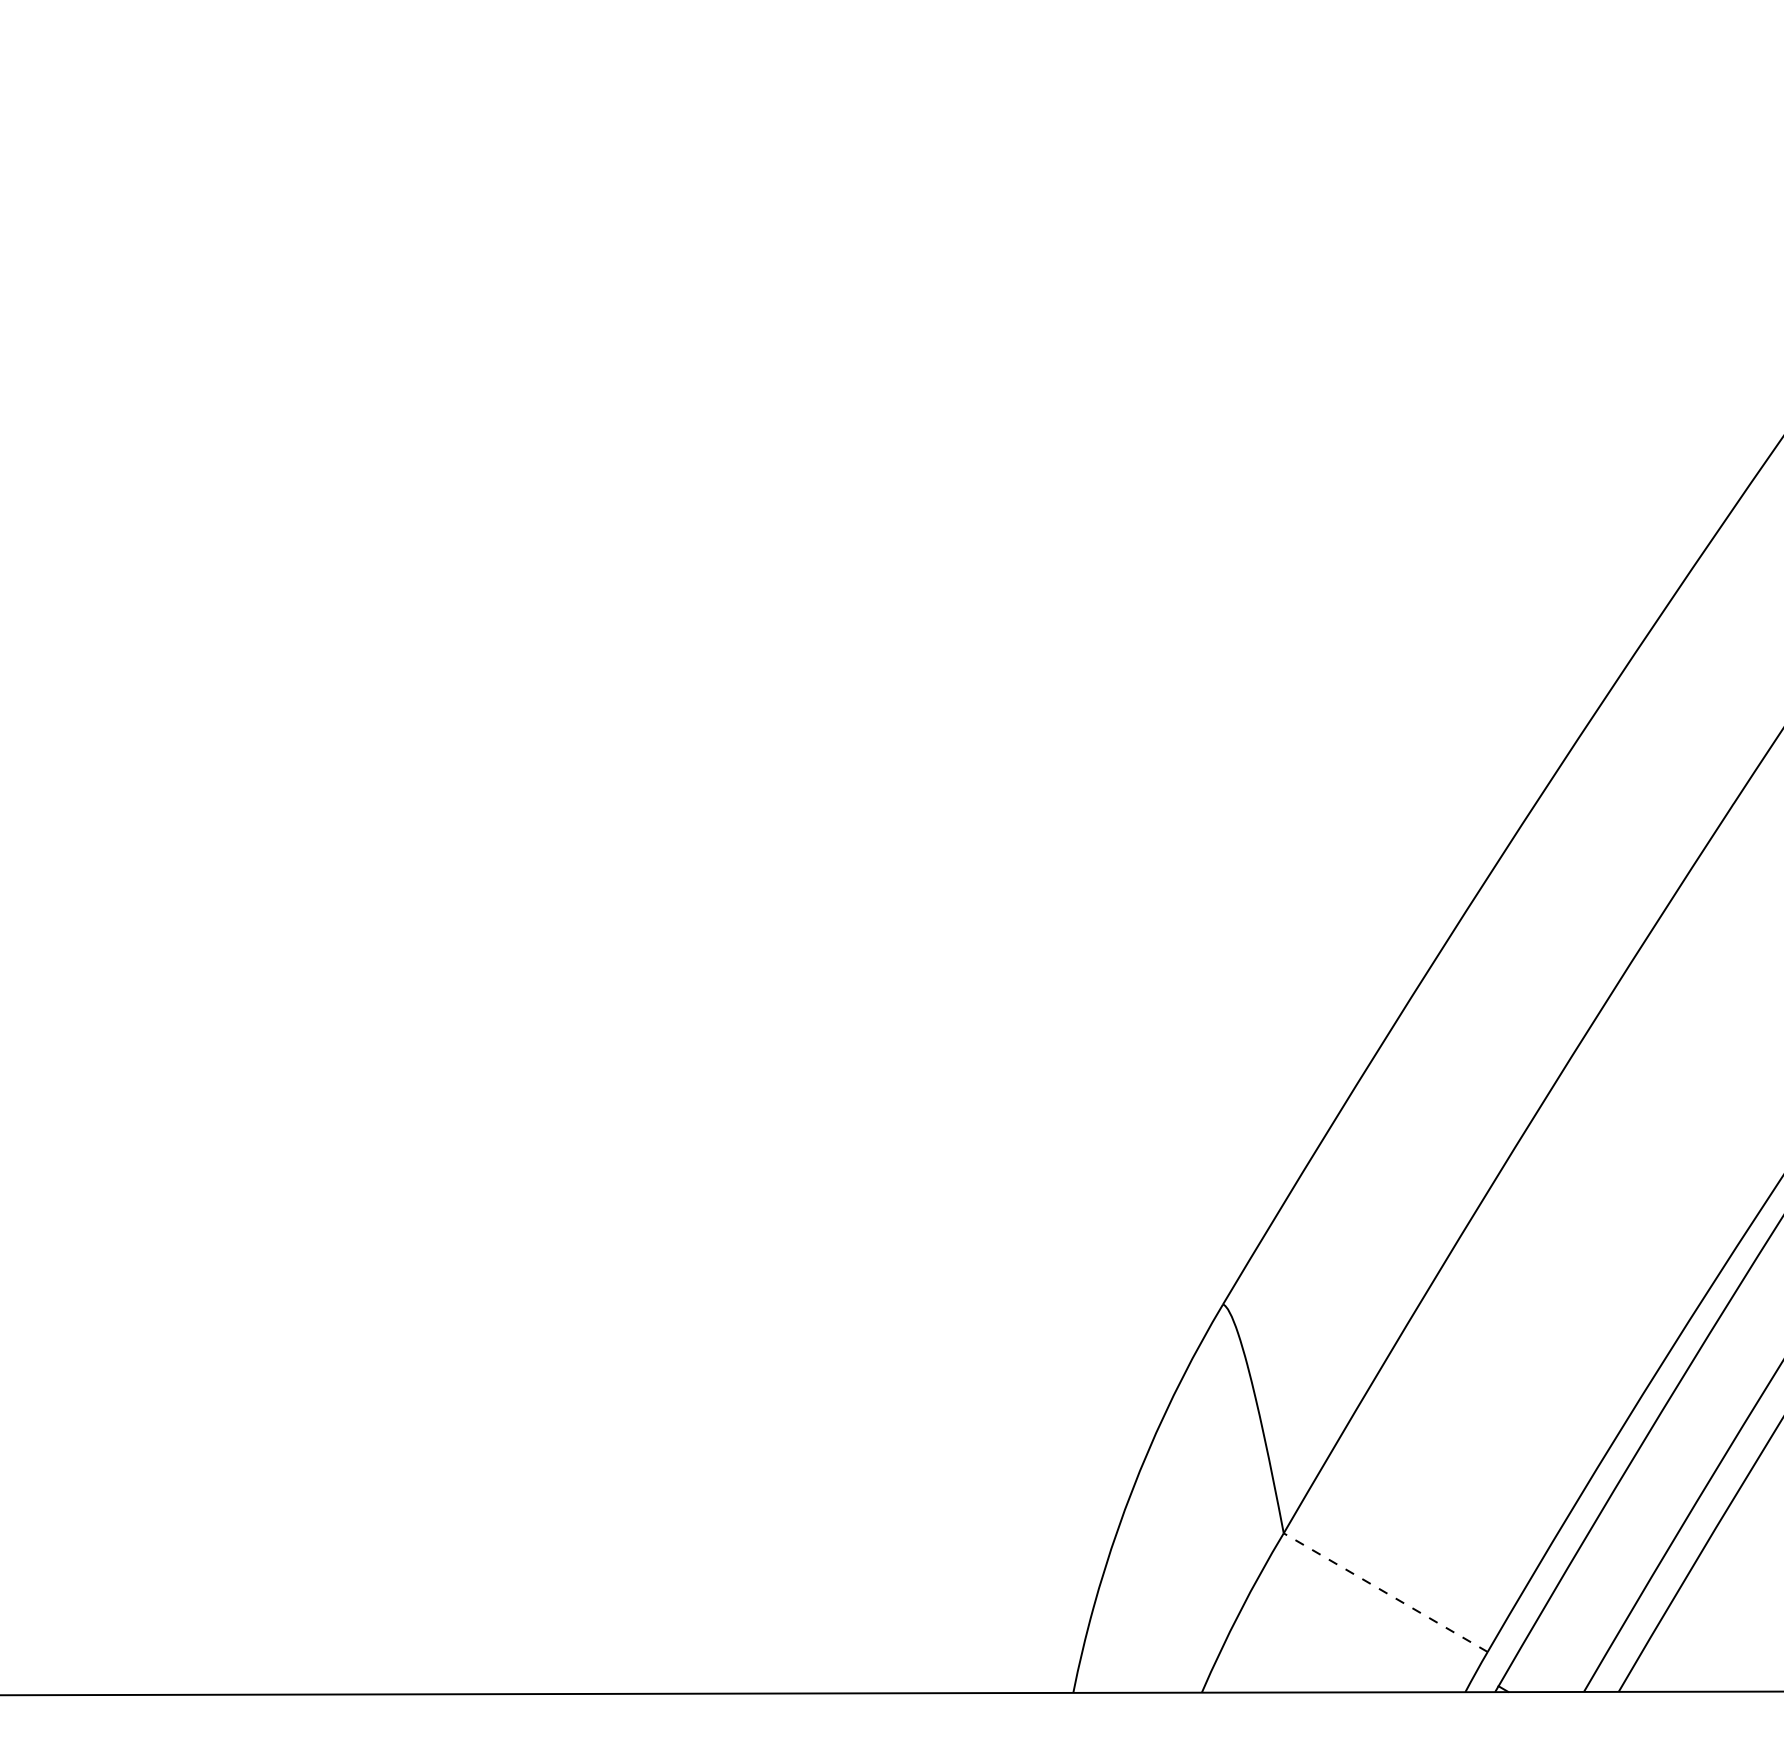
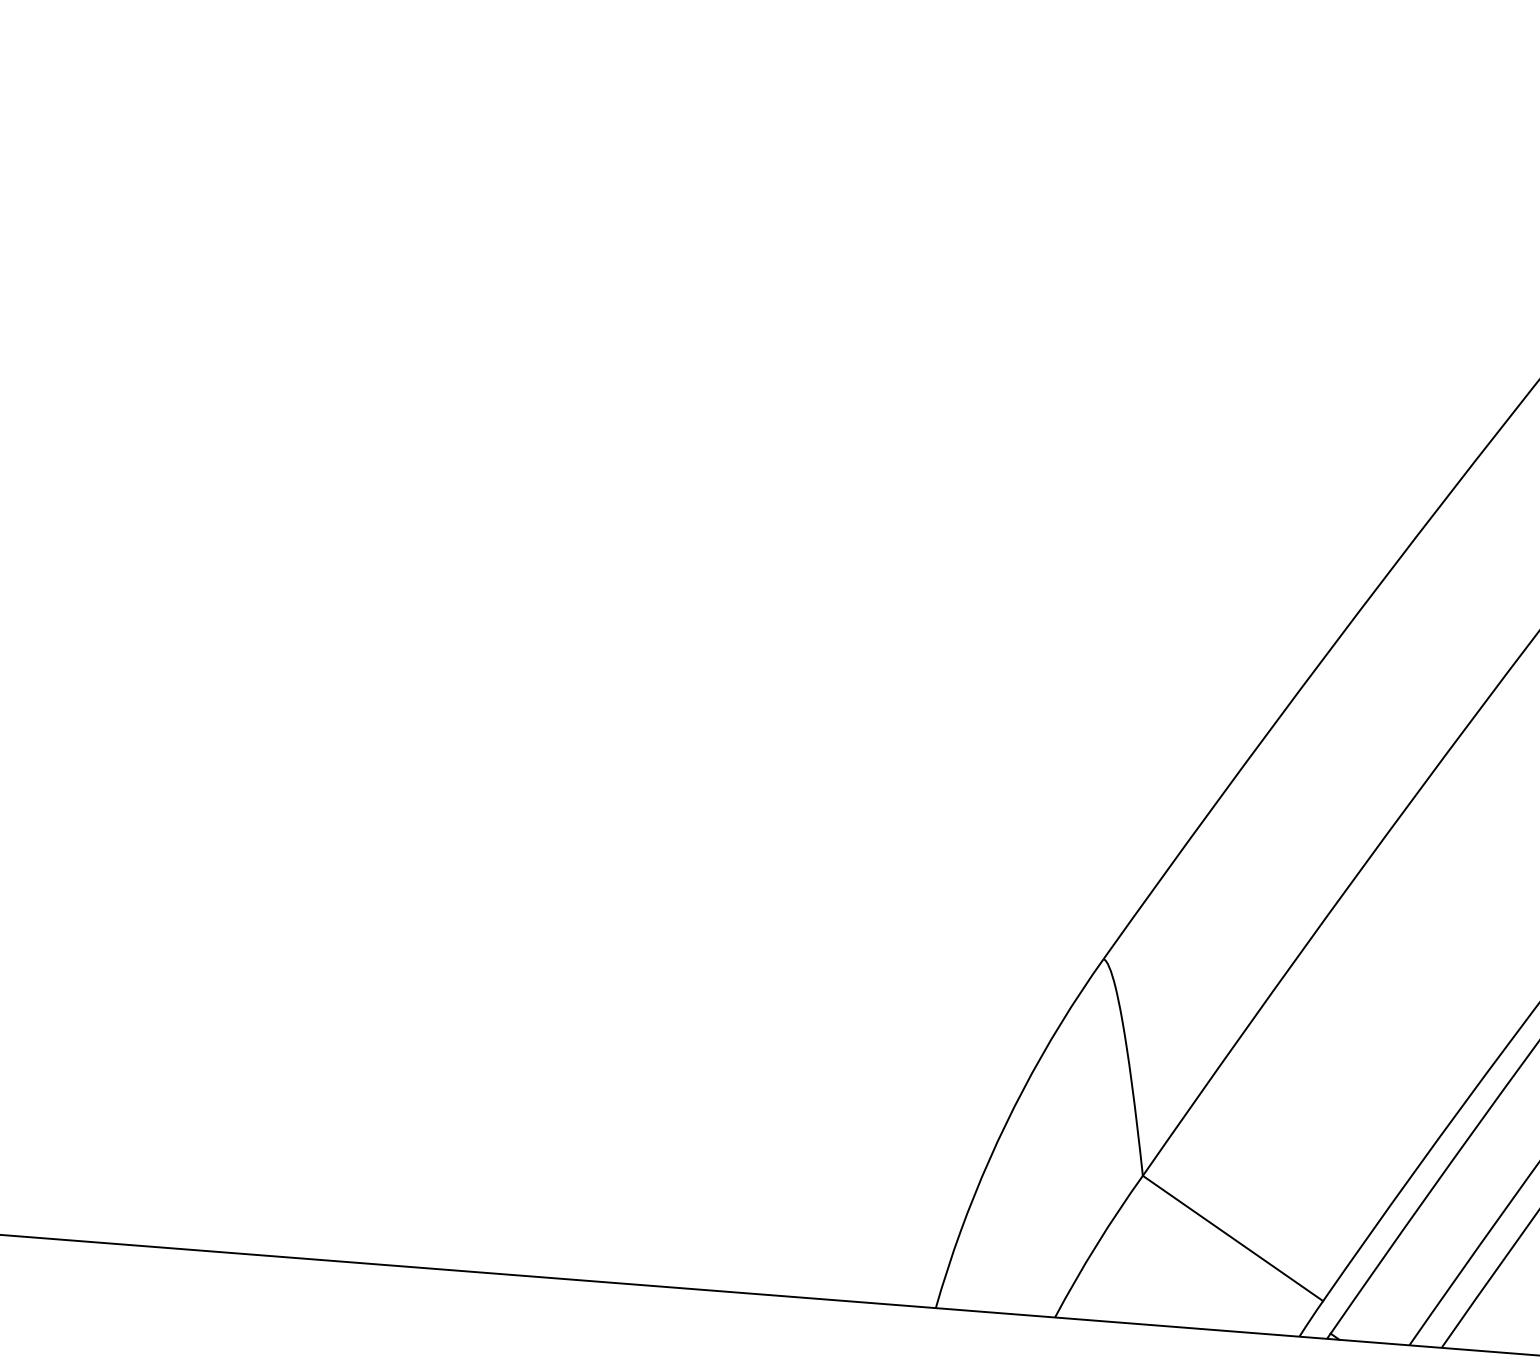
line: (1385, 1592) -> (1232, 1238), dashed -> solid

